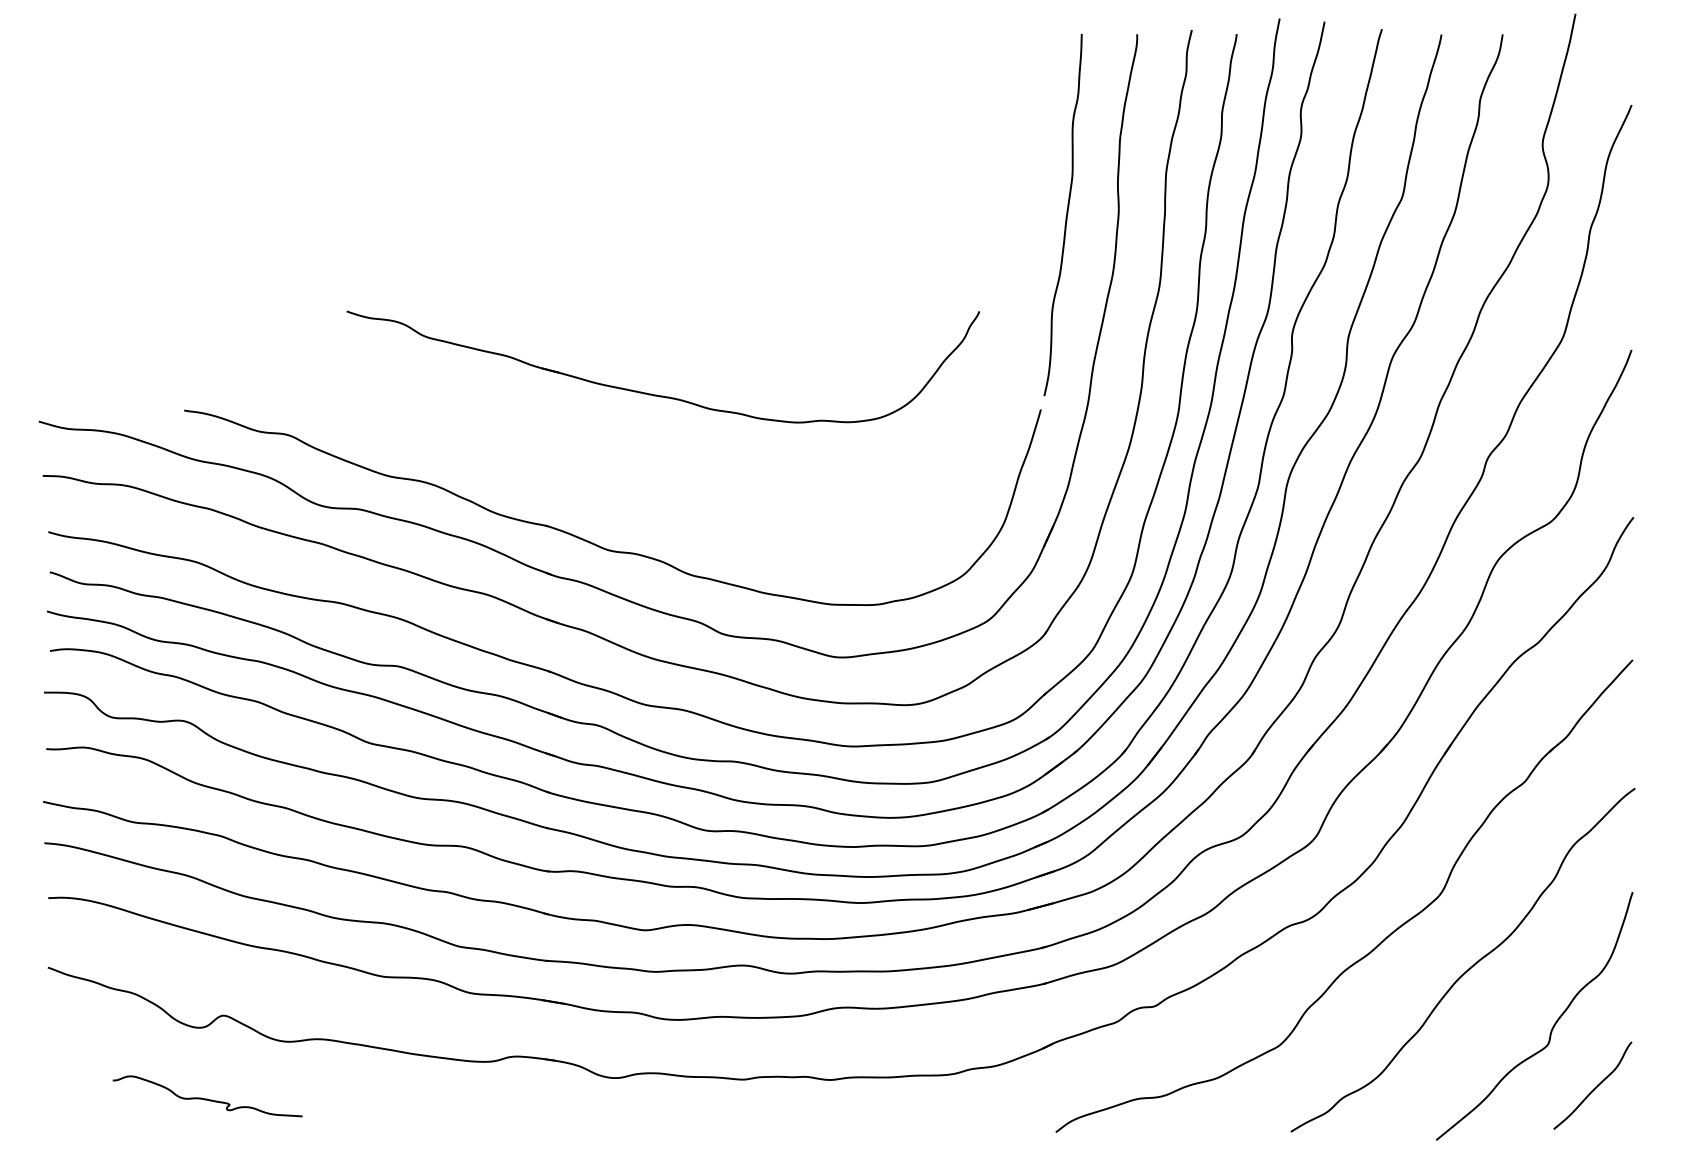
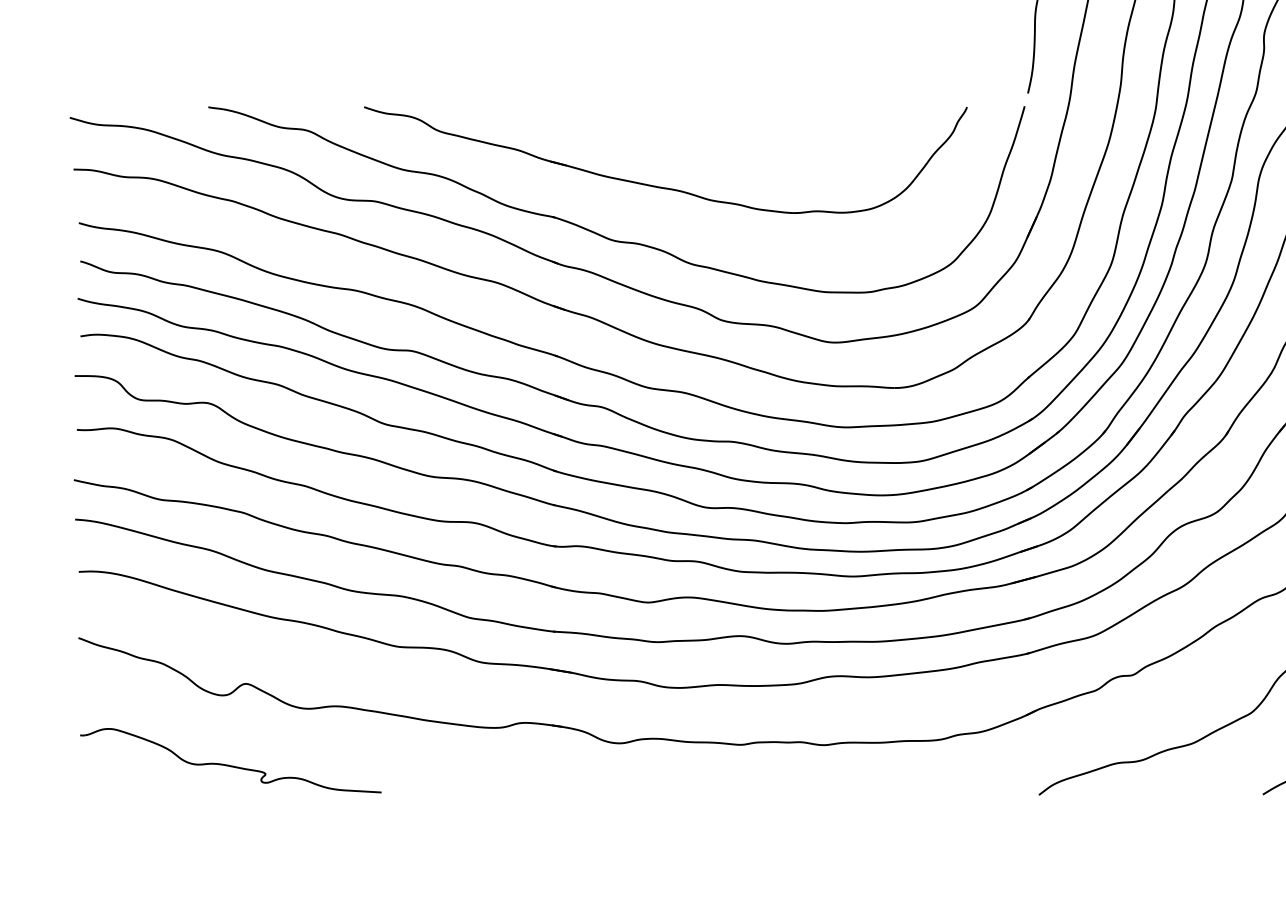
part: (656, 394) -> (659, 186), moved
part: (207, 1096) -> (230, 760), size x1.67

